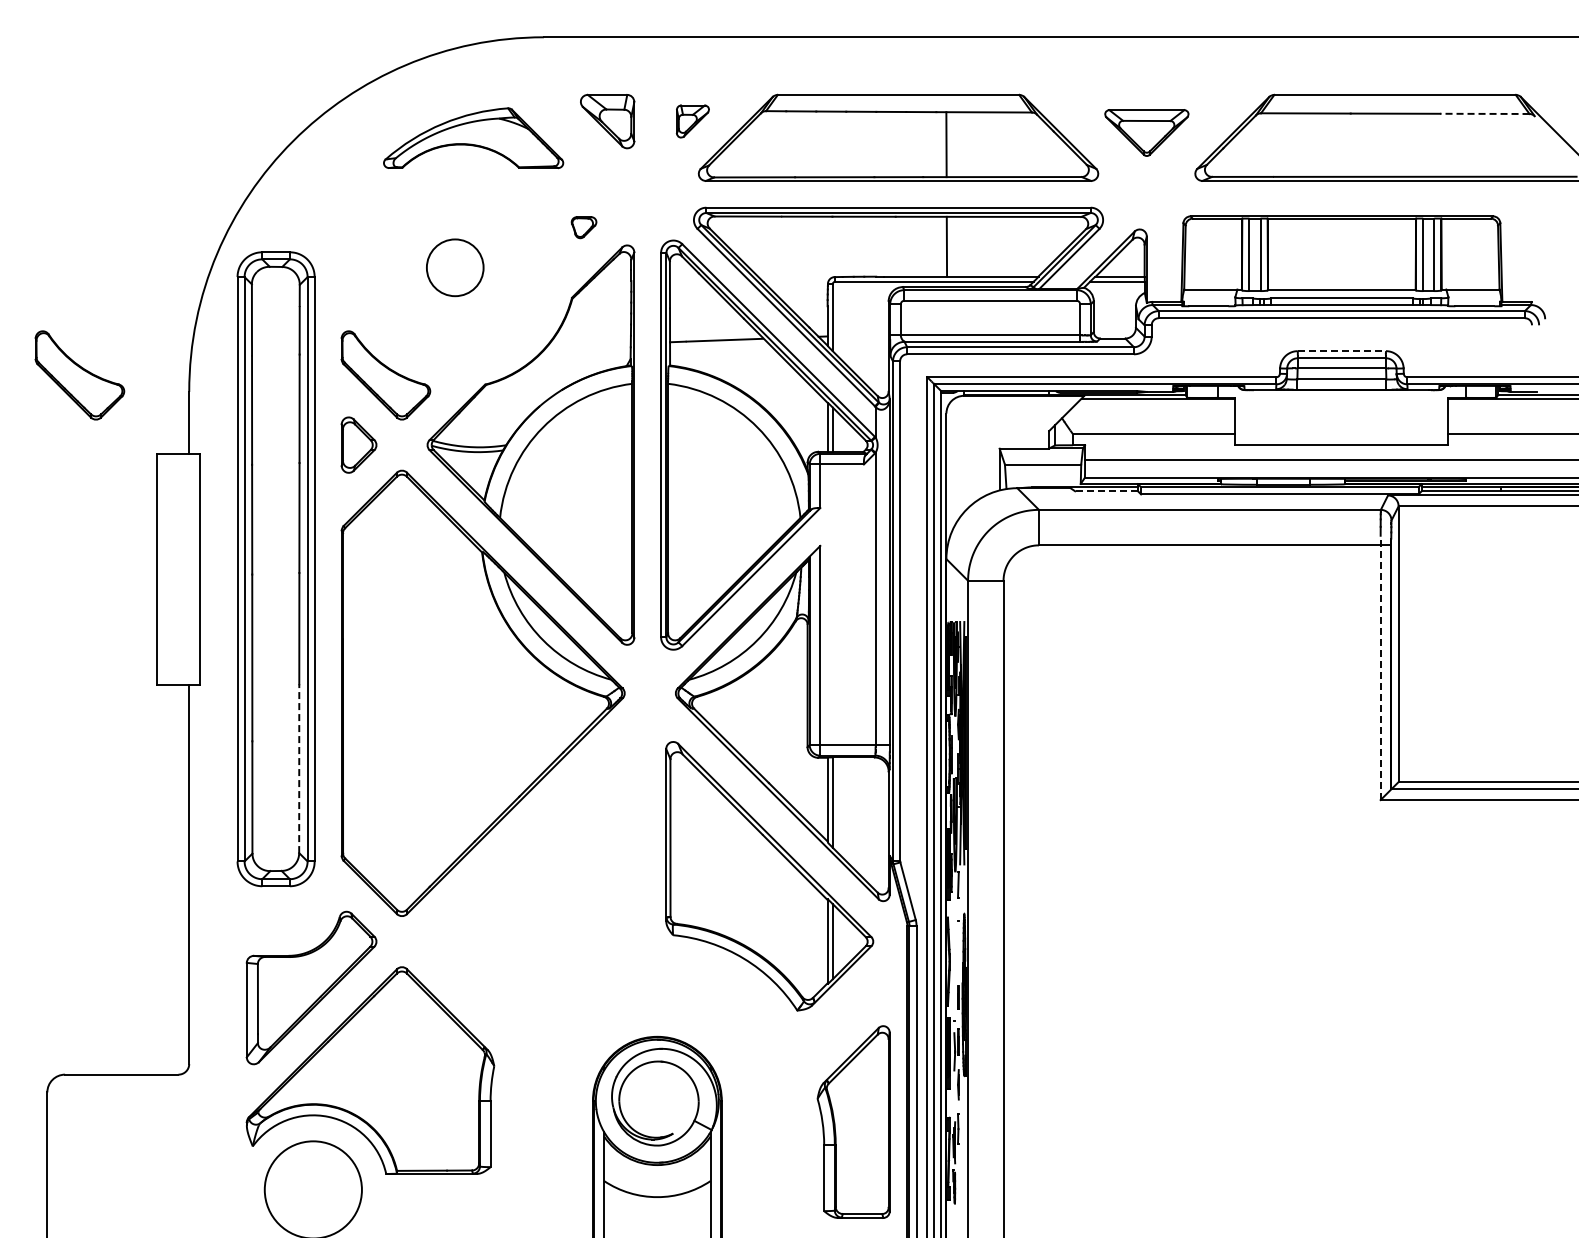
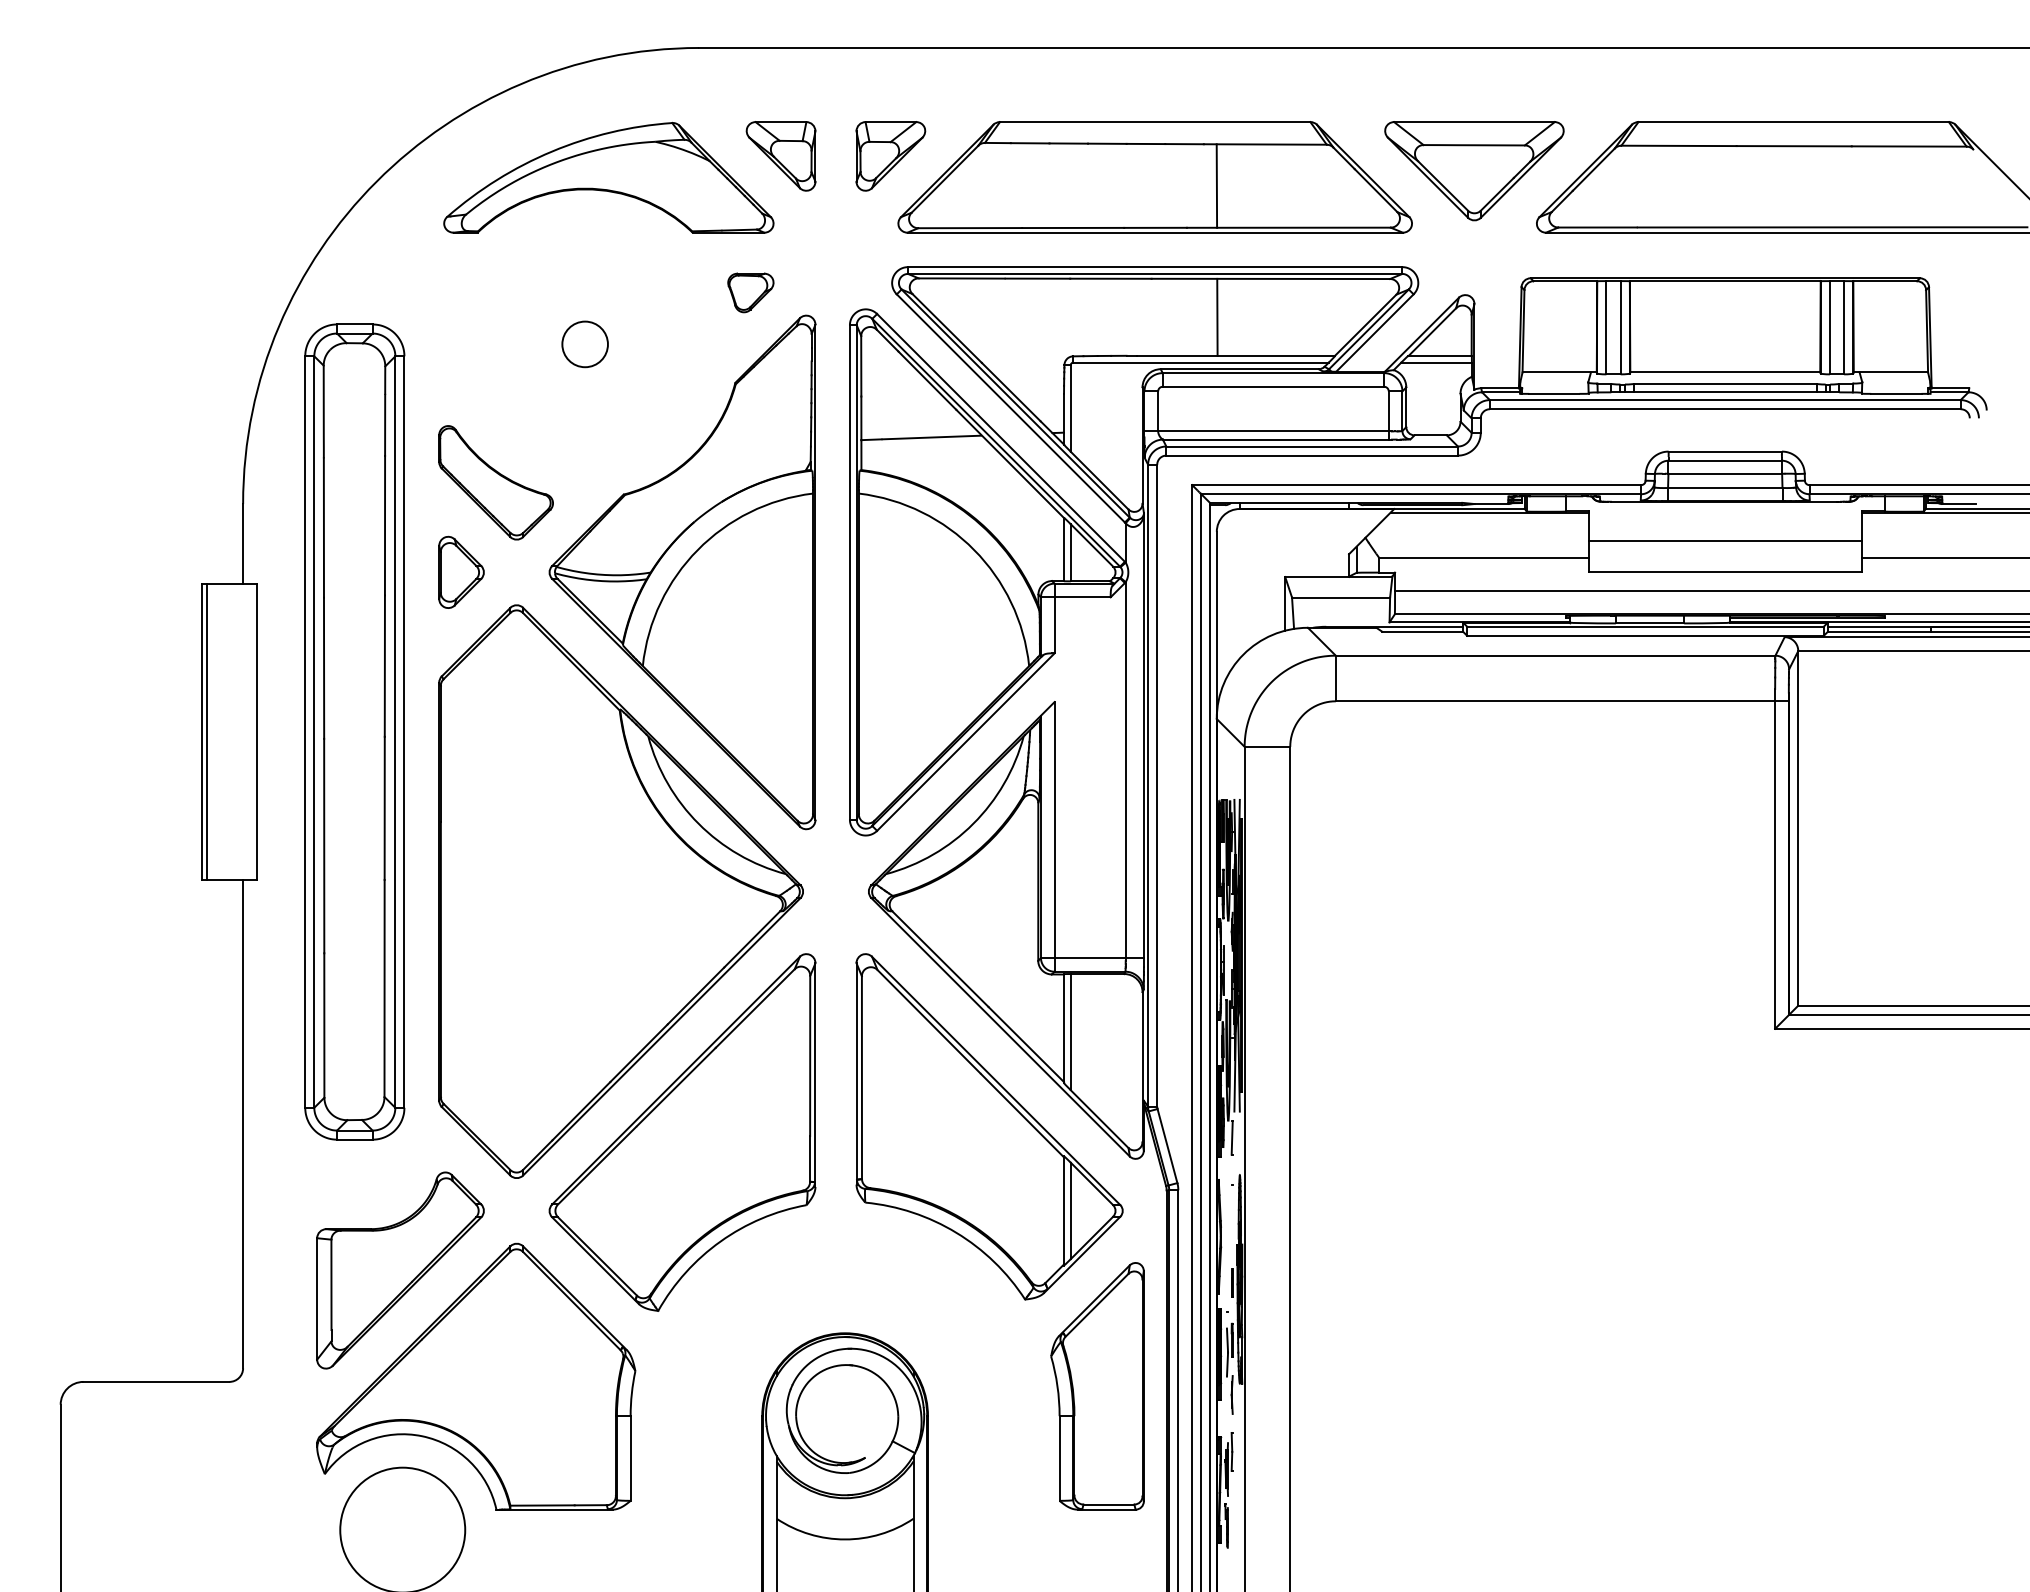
line: (1484, 113) -> (1908, 145), dashed -> solid
part: (692, 121) -> (890, 156), size x1.67
part: (1146, 132) -> (1474, 170), size x1.67
part: (473, 137) -> (608, 176), size x1.43
part: (583, 227) -> (750, 292), size x1.43
circle: (454, 267) -> (584, 344), size x0.62
line: (1342, 351) -> (1726, 452), dashed -> solid
part: (79, 375) -> (102, 482), removed
line: (1341, 420) -> (1724, 540), added
line: (1106, 491) -> (1422, 632), dashed -> solid
line: (161, 569) -> (207, 732), added
line: (1380, 667) -> (1774, 858), dashed -> solid
line: (299, 768) -> (384, 988), dashed -> solid
part: (530, 880) -> (681, 1132), added
part: (853, 1121) -> (1097, 1385), moved

